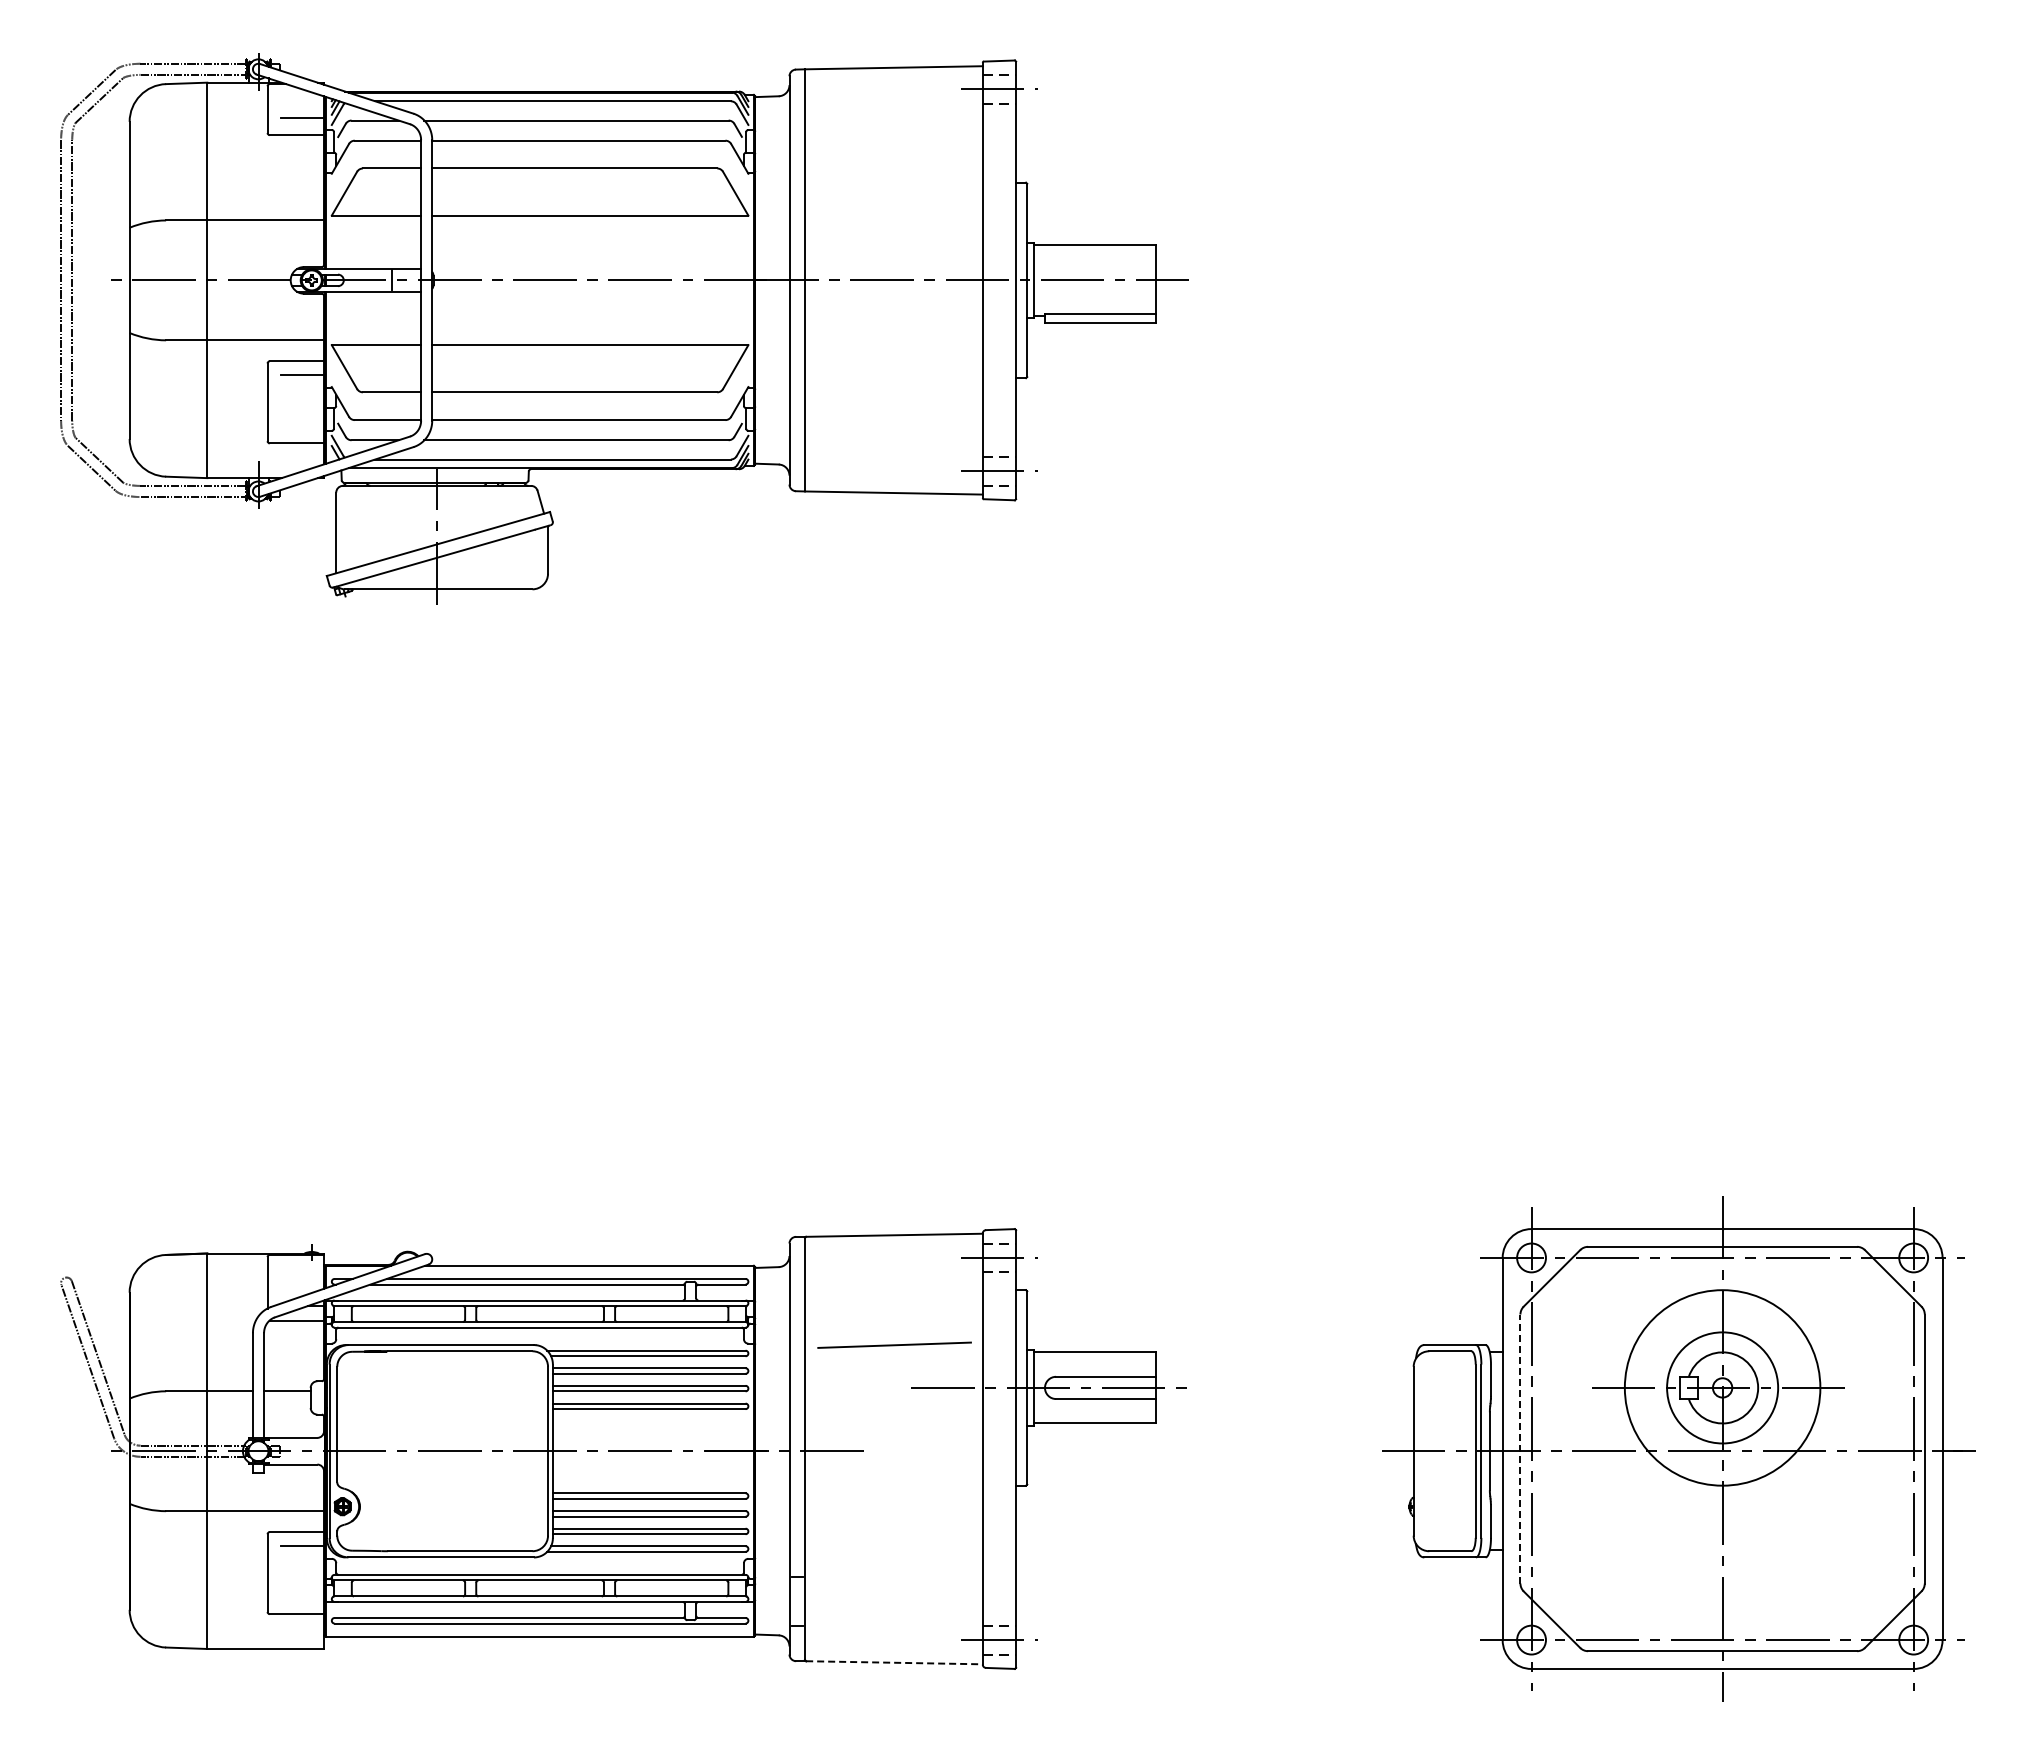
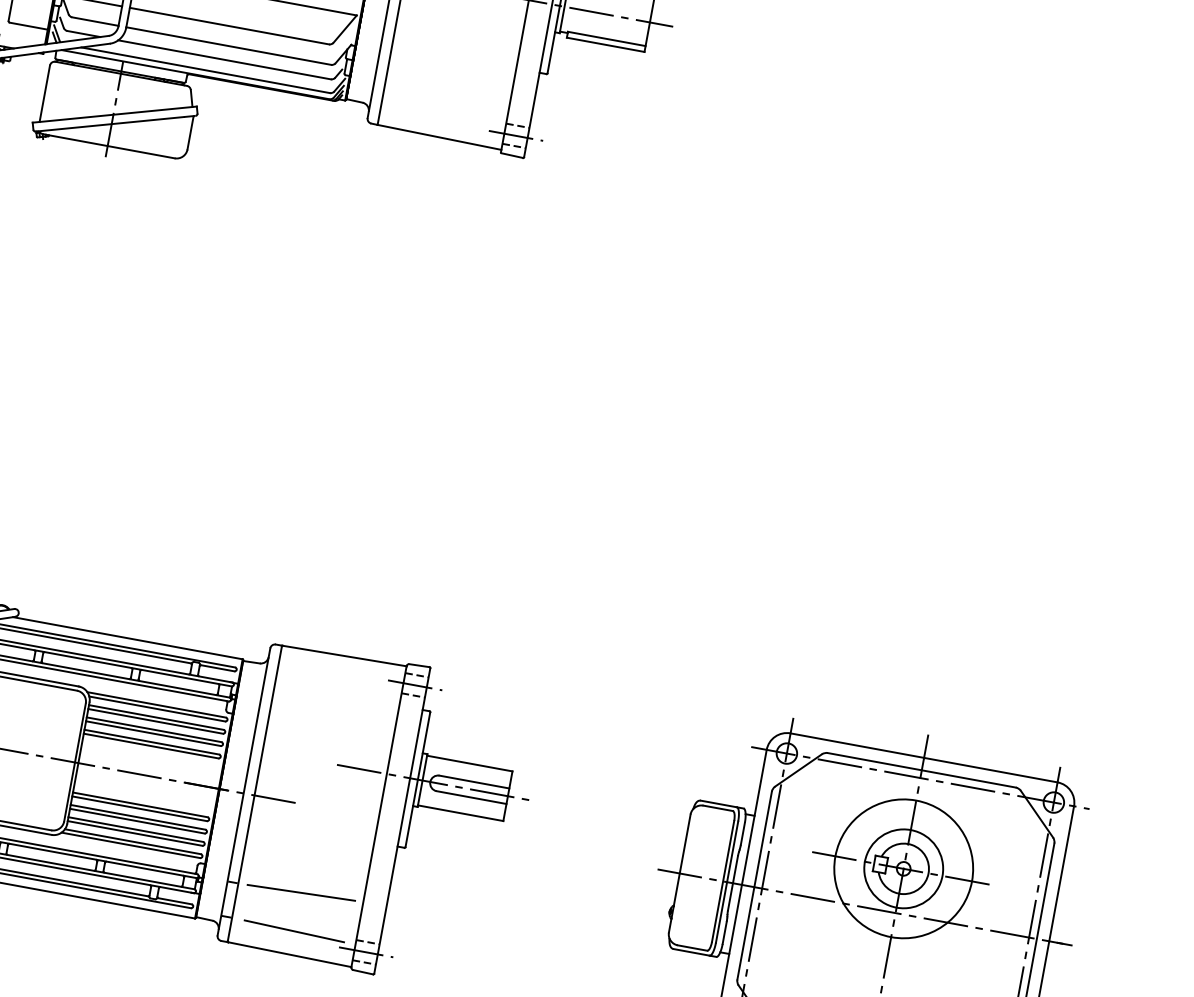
line: (894, 1344) -> (301, 892), moved
line: (1520, 1449) -> (754, 885), dashed -> solid
line: (894, 1628) -> (294, 930), added
line: (894, 1662) -> (289, 954), dashed -> solid

